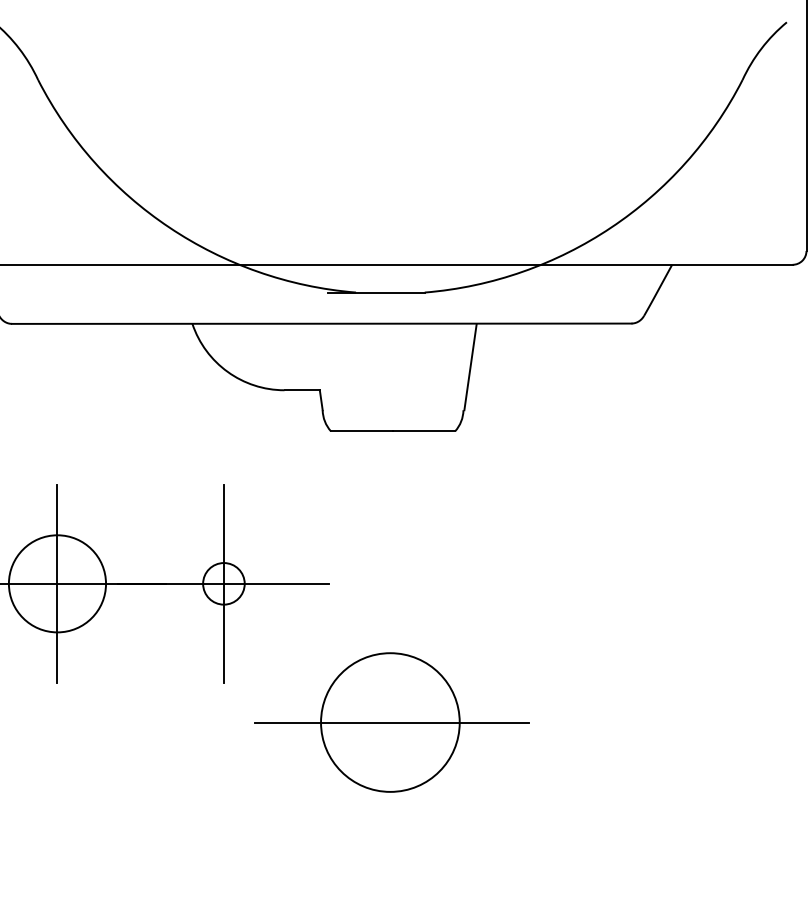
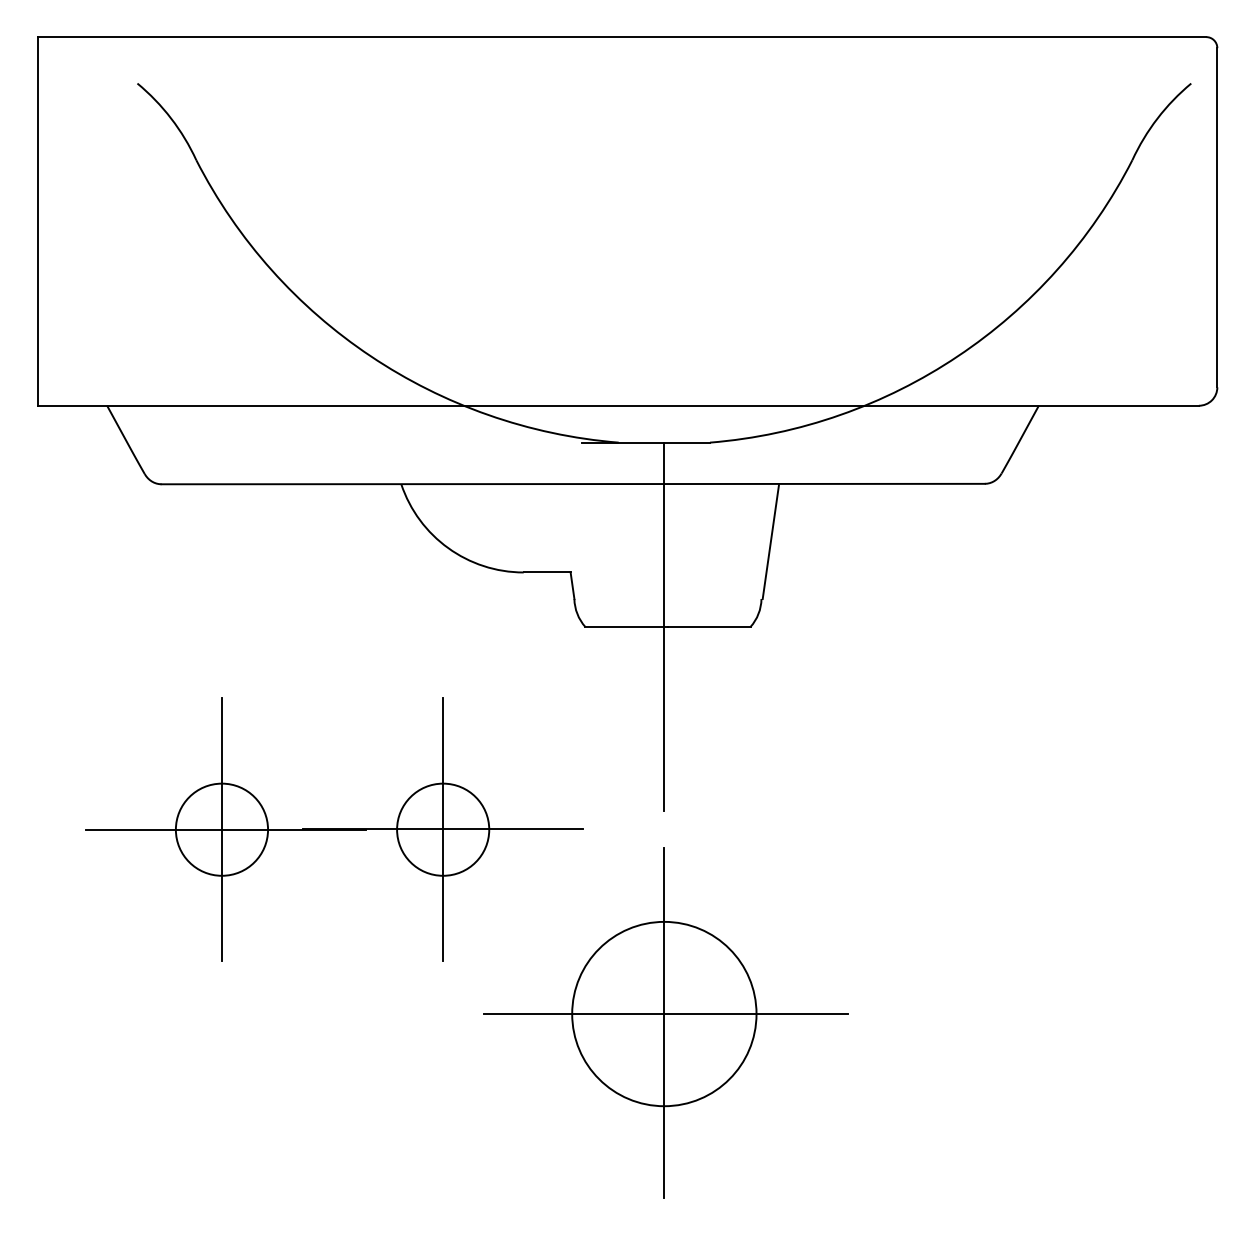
line: (390, 430) -> (664, 626), added
circle: (57, 583) -> (221, 829), size x0.71
circle: (224, 583) -> (443, 829), size x1.67
line: (390, 728) -> (664, 1022), added

